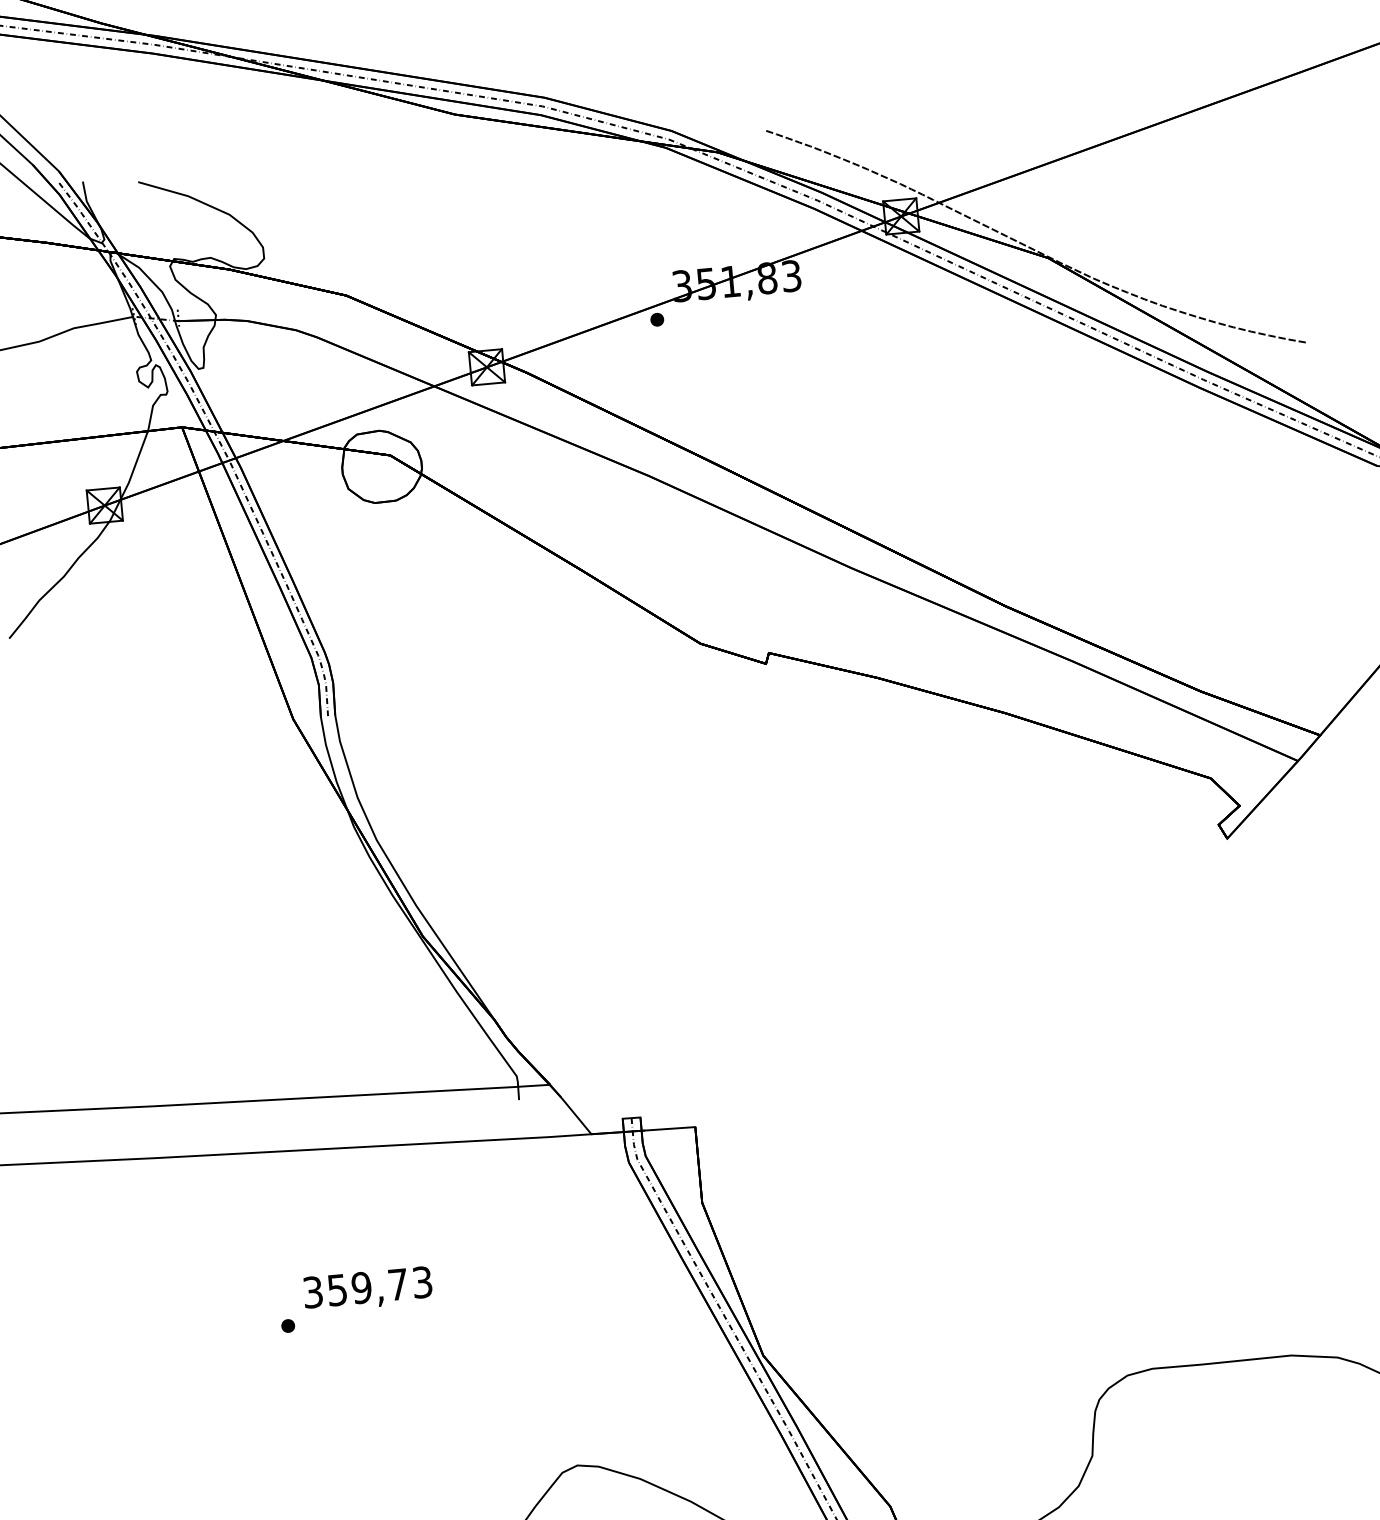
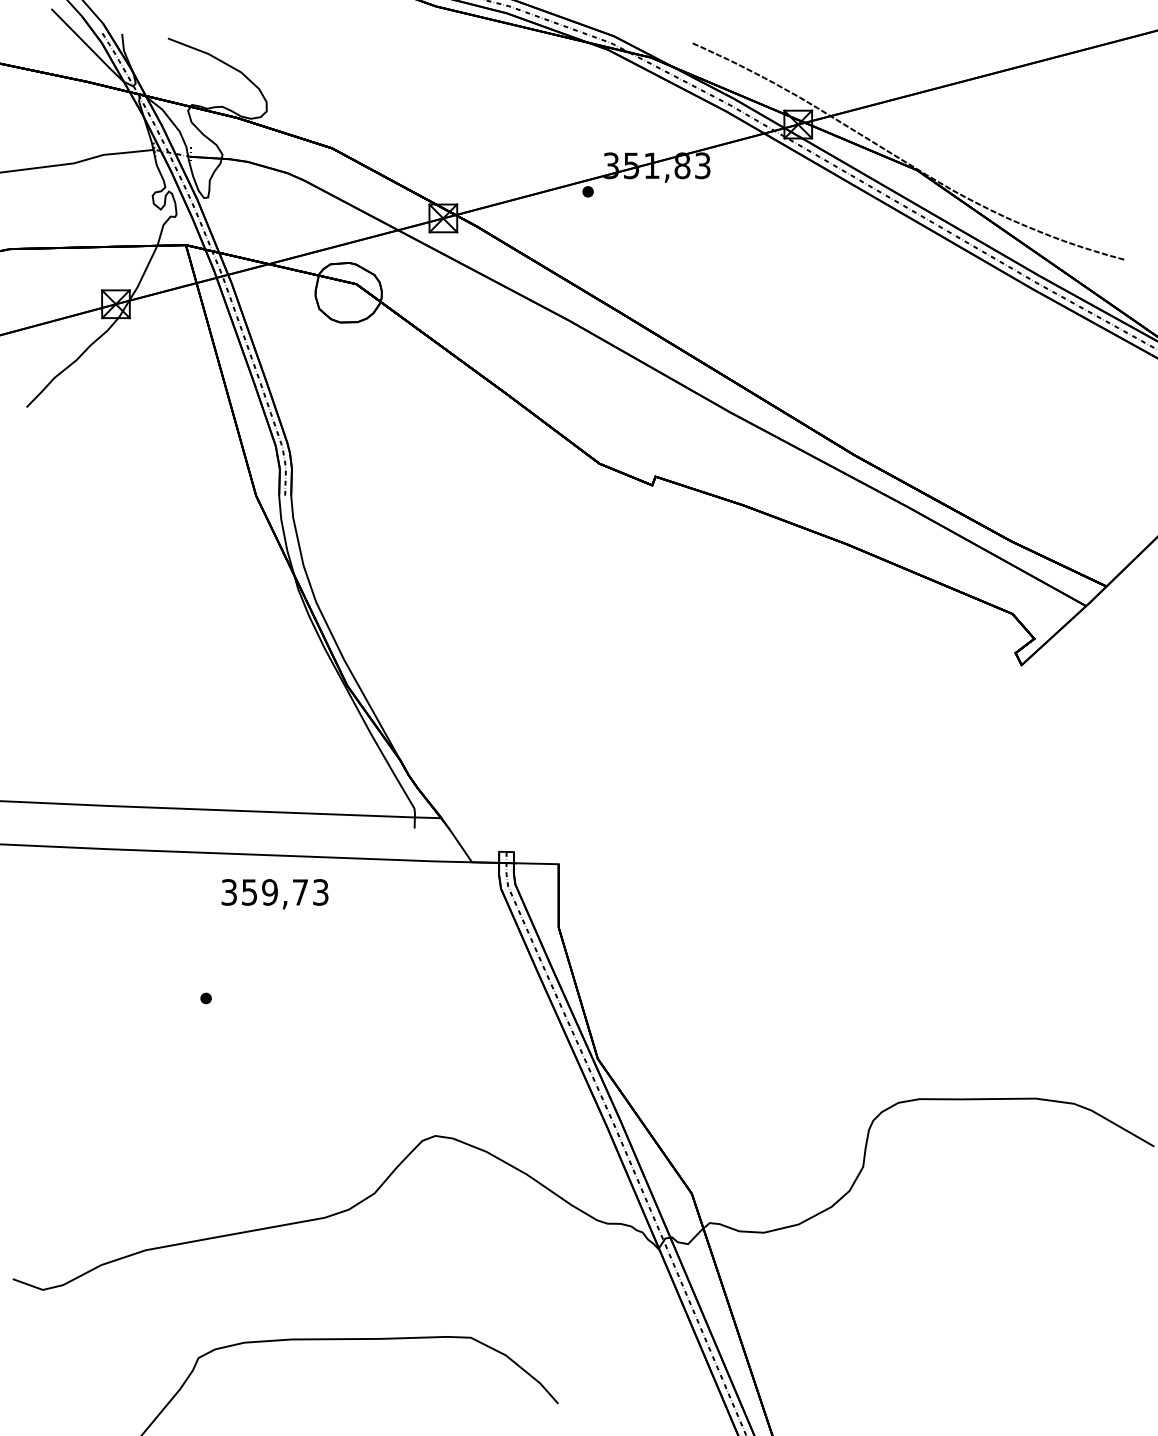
text: (367, 1289) -> (274, 894), moved

